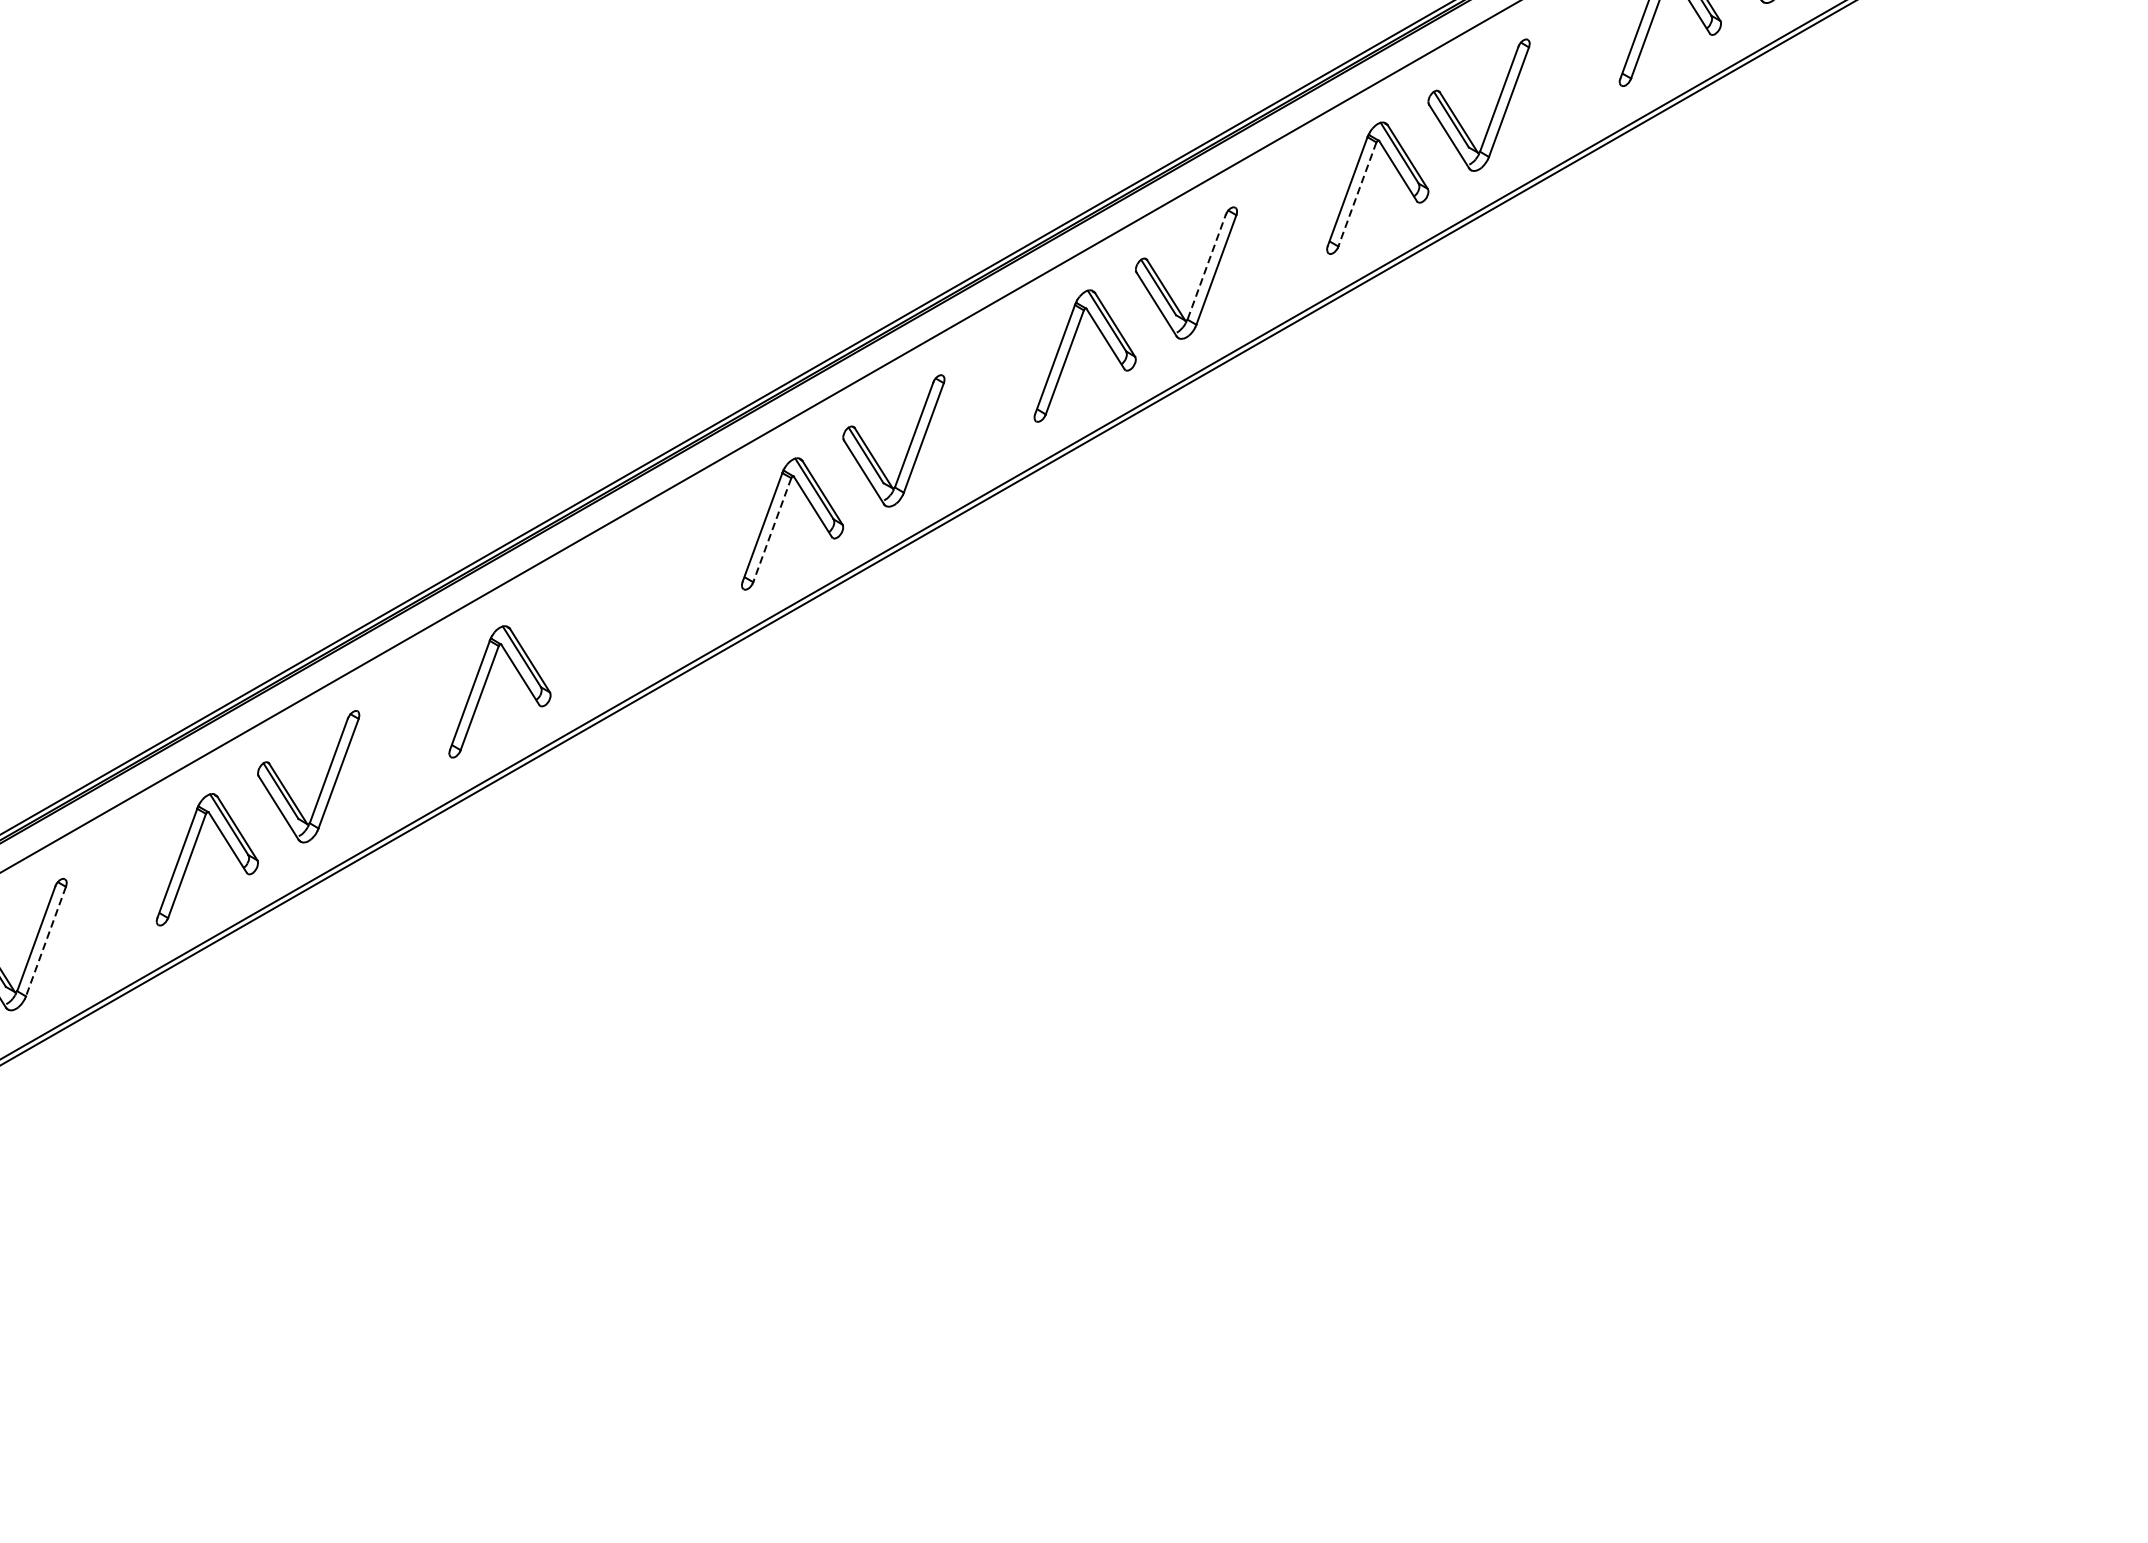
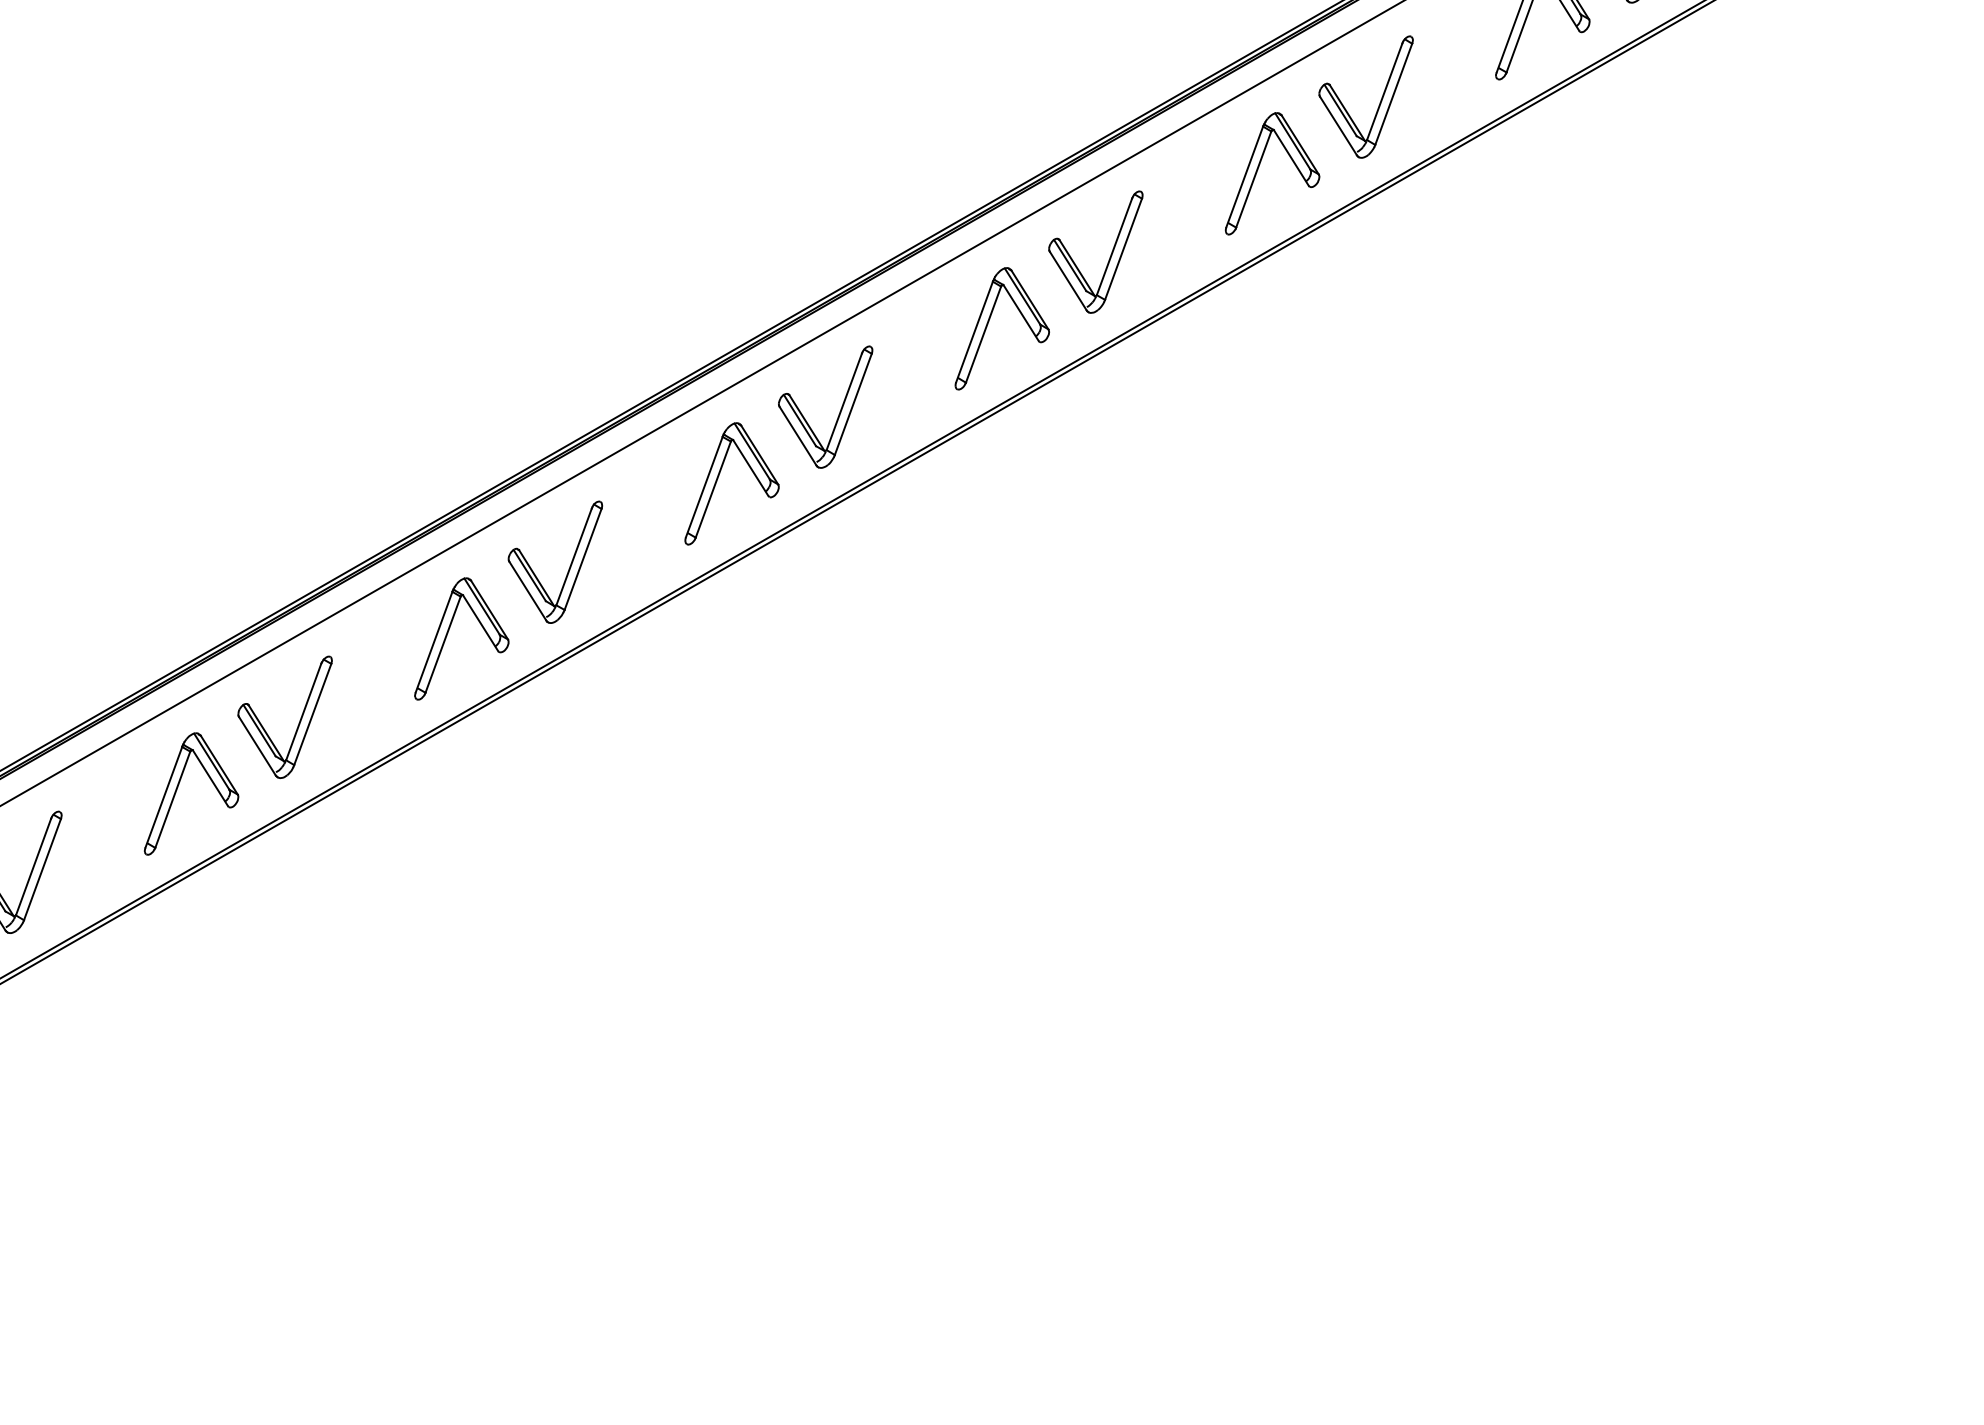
line: (1357, 195) -> (1253, 180), dashed -> solid
line: (1206, 265) -> (1114, 245), dashed -> solid
line: (772, 531) -> (713, 490), dashed -> solid
part: (615, 615) -> (568, 568), added
line: (45, 941) -> (42, 869), dashed -> solid

